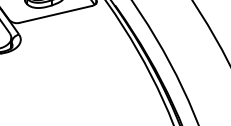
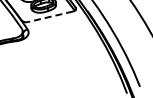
line: (55, 13) -> (50, 16), solid -> dashed

